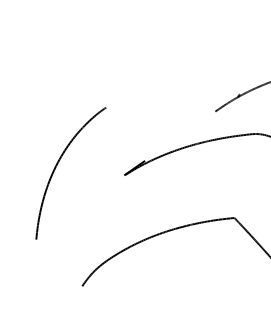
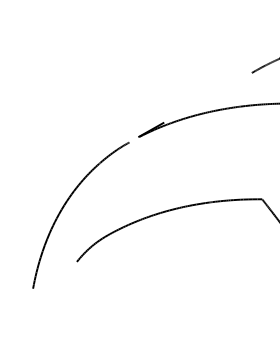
curve: (56, 167) -> (64, 206), moved

